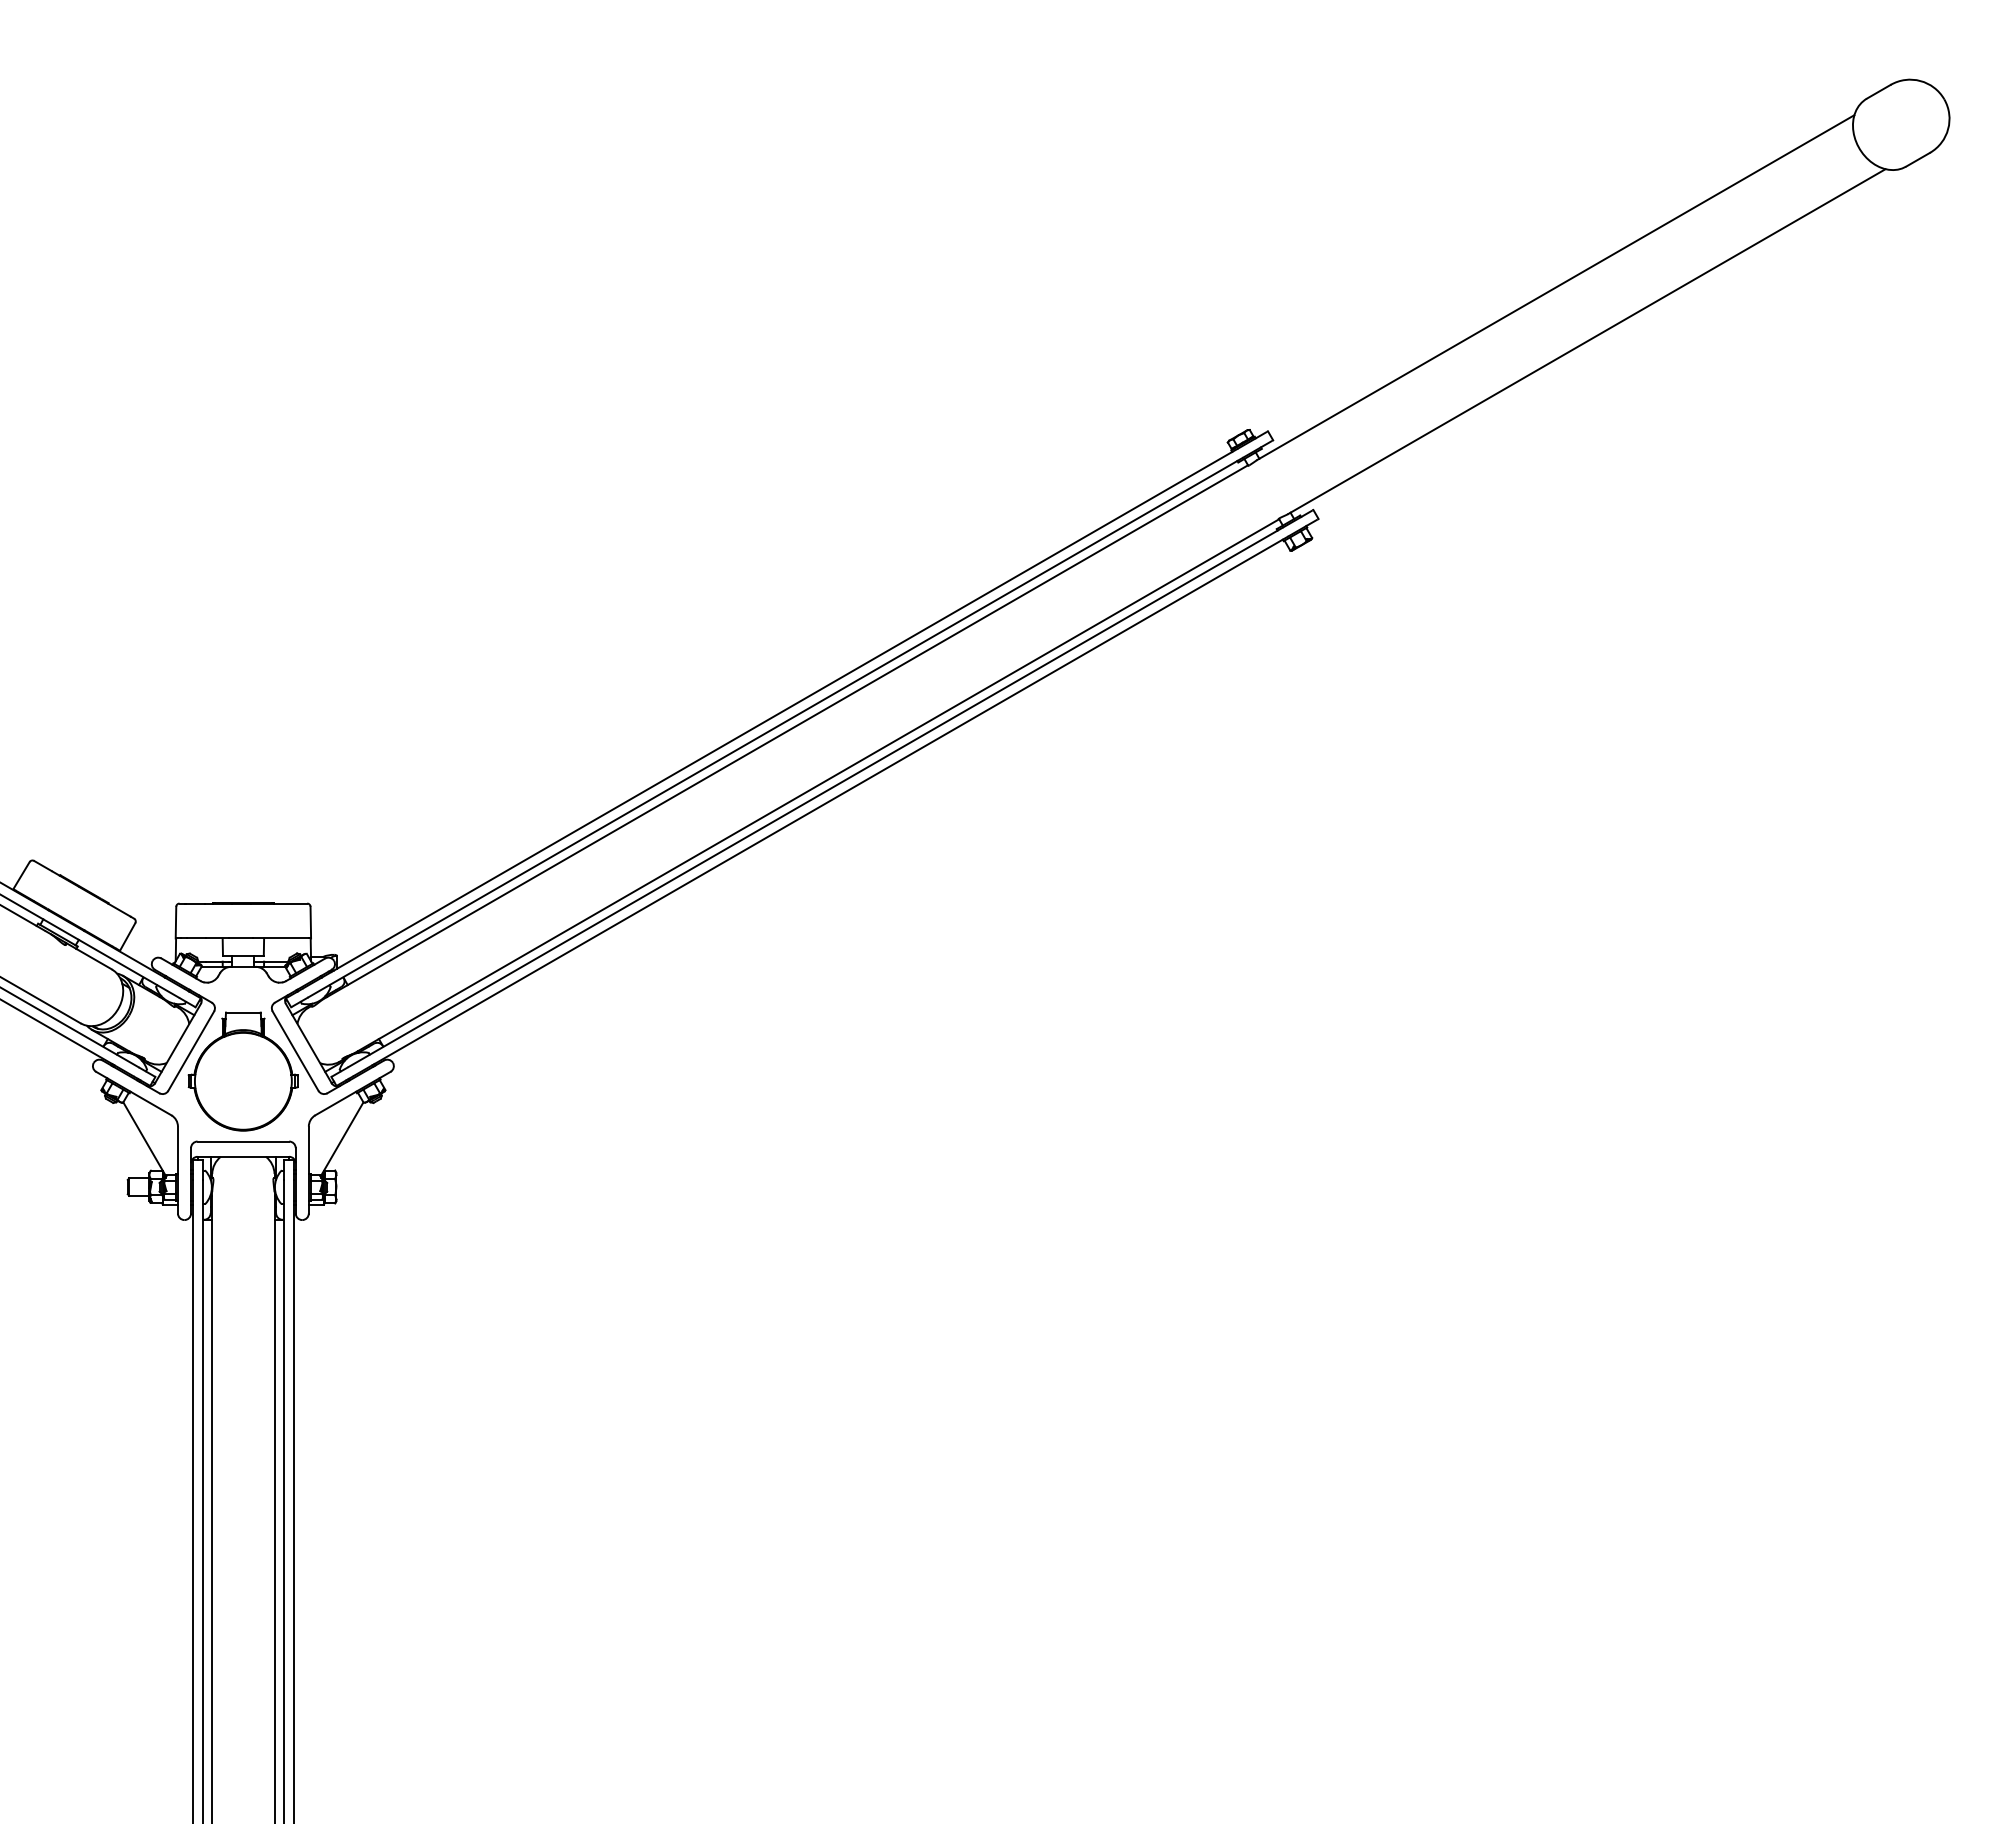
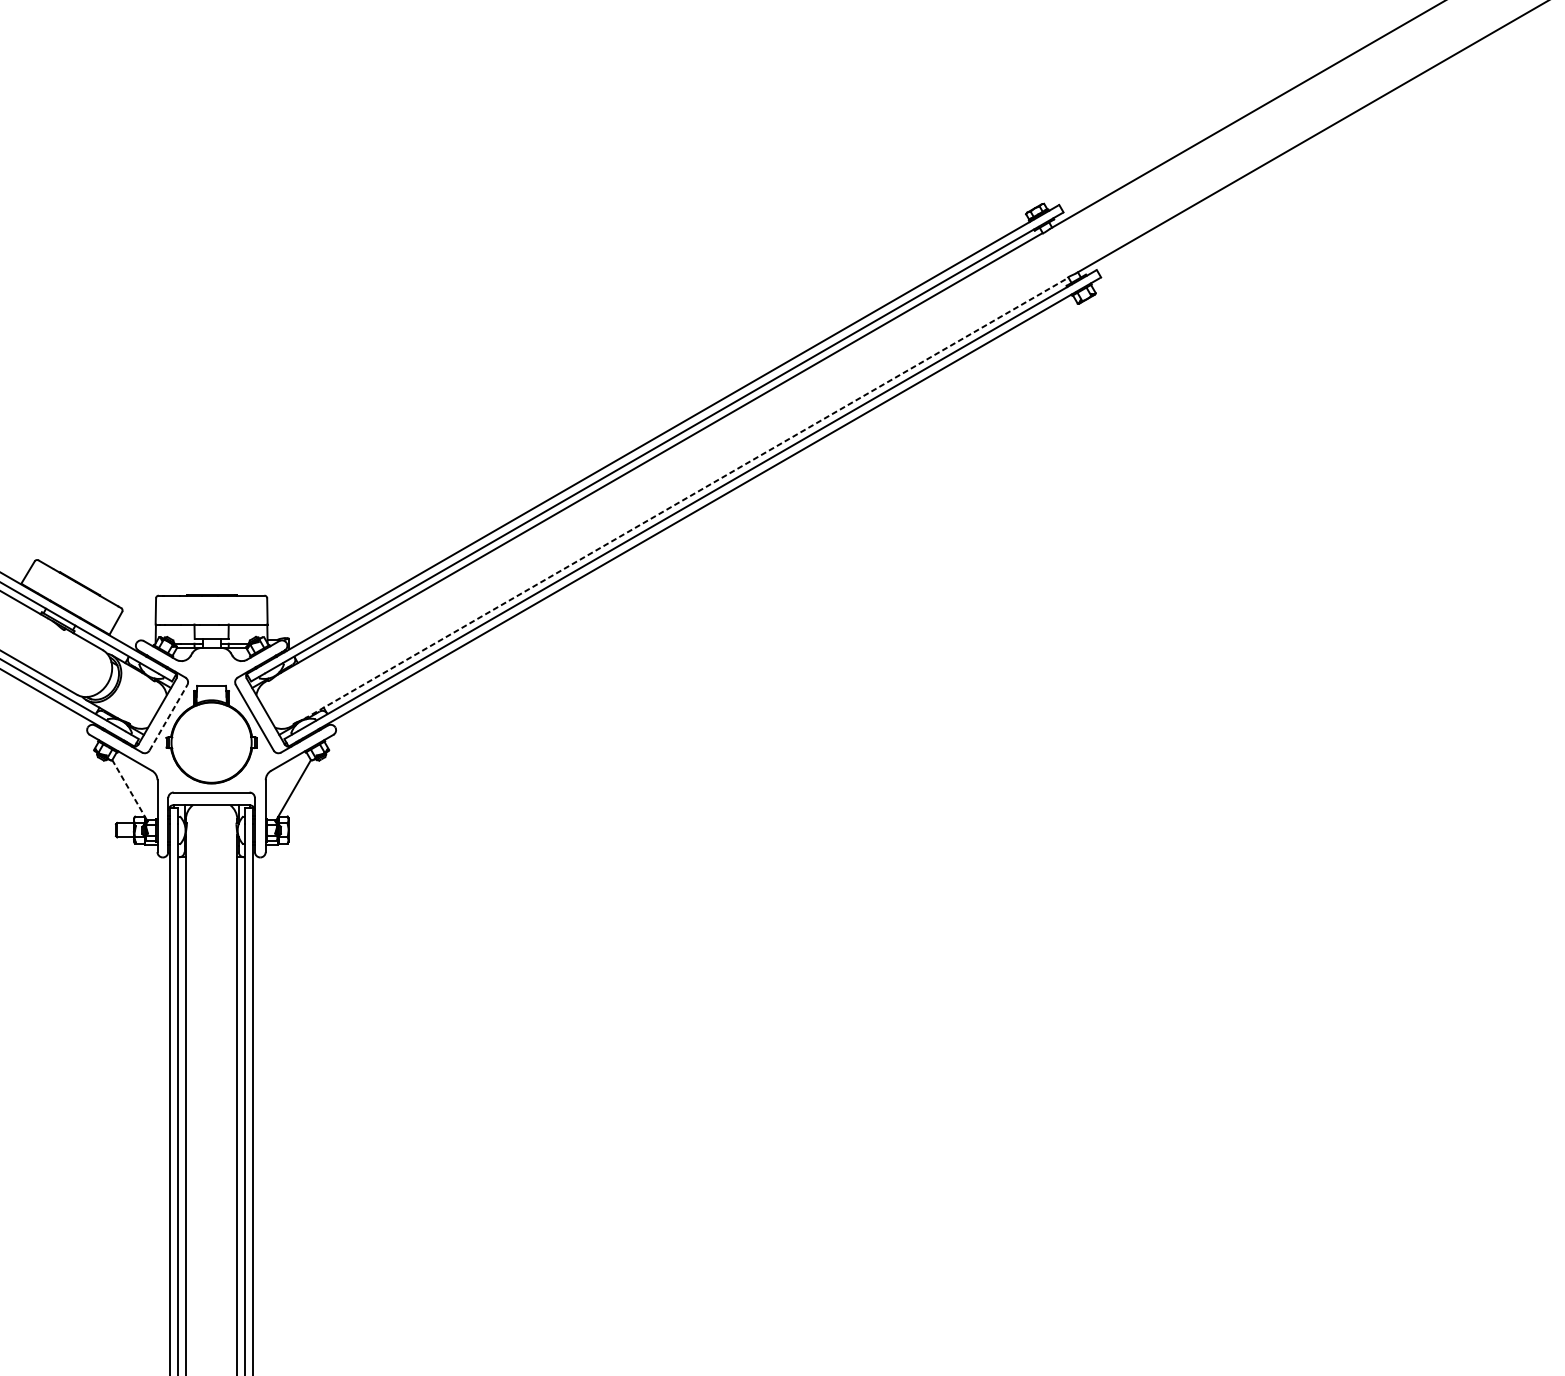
line: (817, 786) -> (686, 498), solid -> dashed
line: (191, 1051) -> (168, 718), solid -> dashed
line: (144, 1138) -> (129, 790), solid -> dashed

